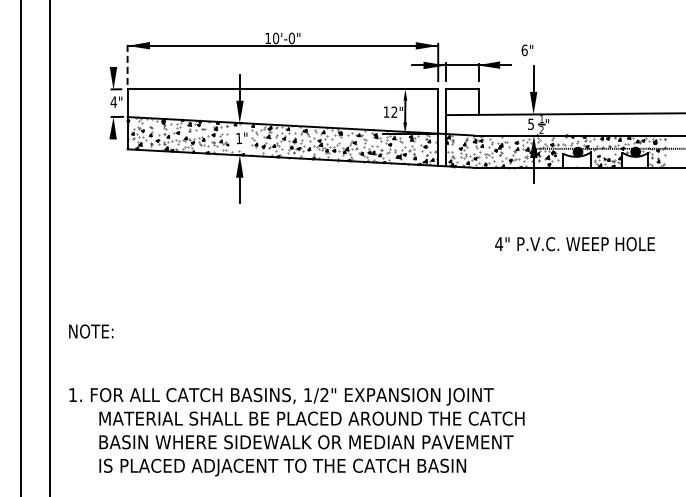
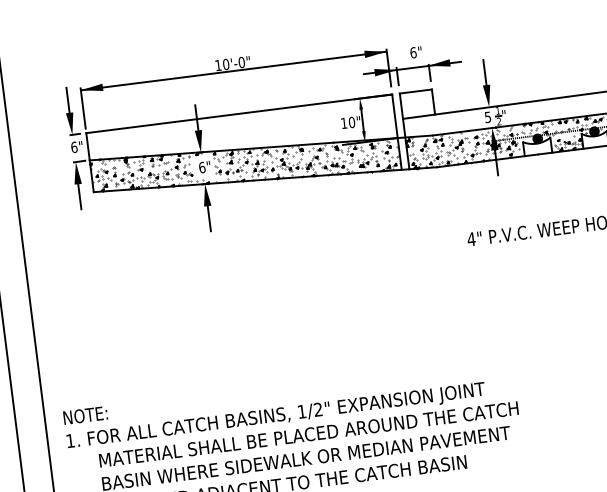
text: (527, 50) -> (416, 52), moved
line: (113, 54) -> (68, 100), added
line: (127, 63) -> (82, 107), dashed -> solid
text: (113, 101) -> (73, 146), 4" -> 6"
text: (394, 111) -> (351, 121), 12" -> 10"
text: (239, 138) -> (202, 167), 1" -> 6"
line: (113, 151) -> (80, 196), added
text: (91, 331) -> (85, 415), moved

